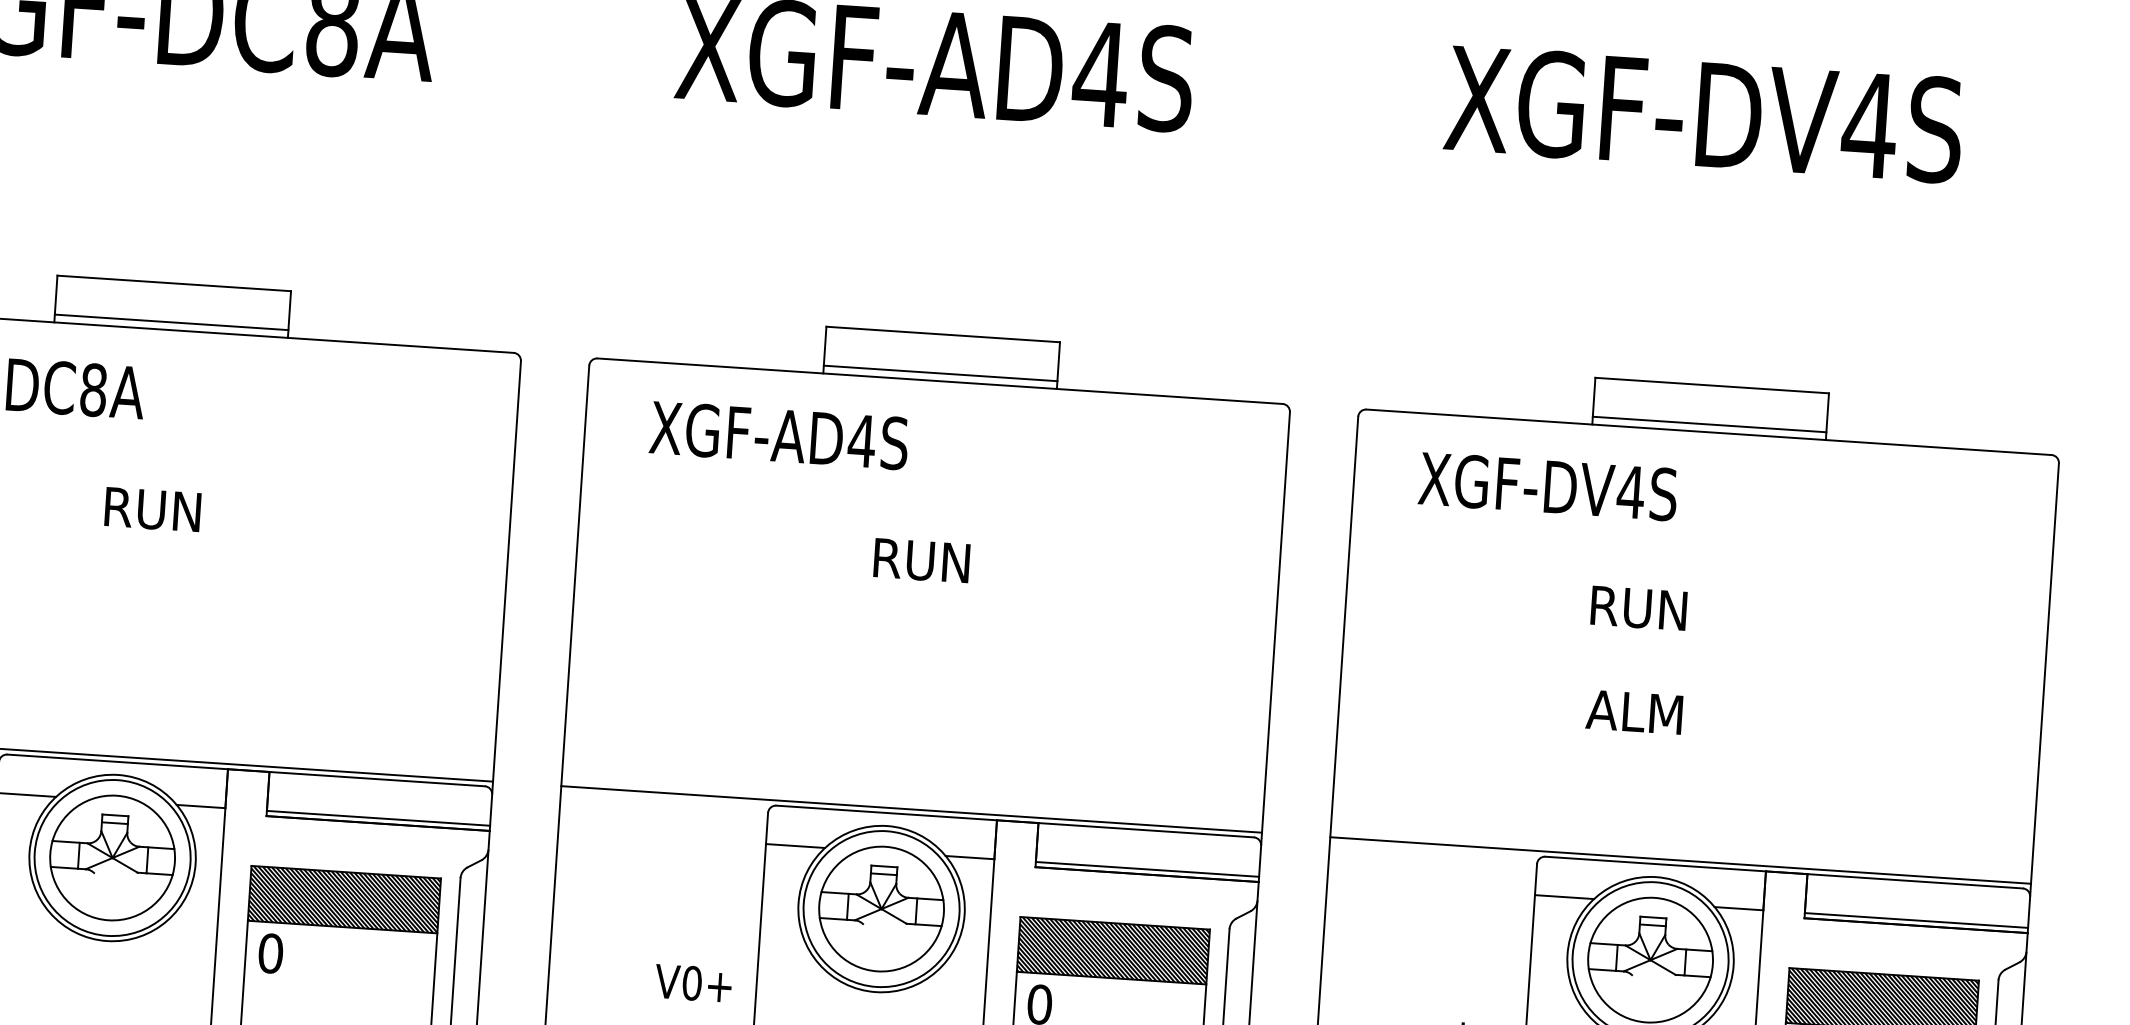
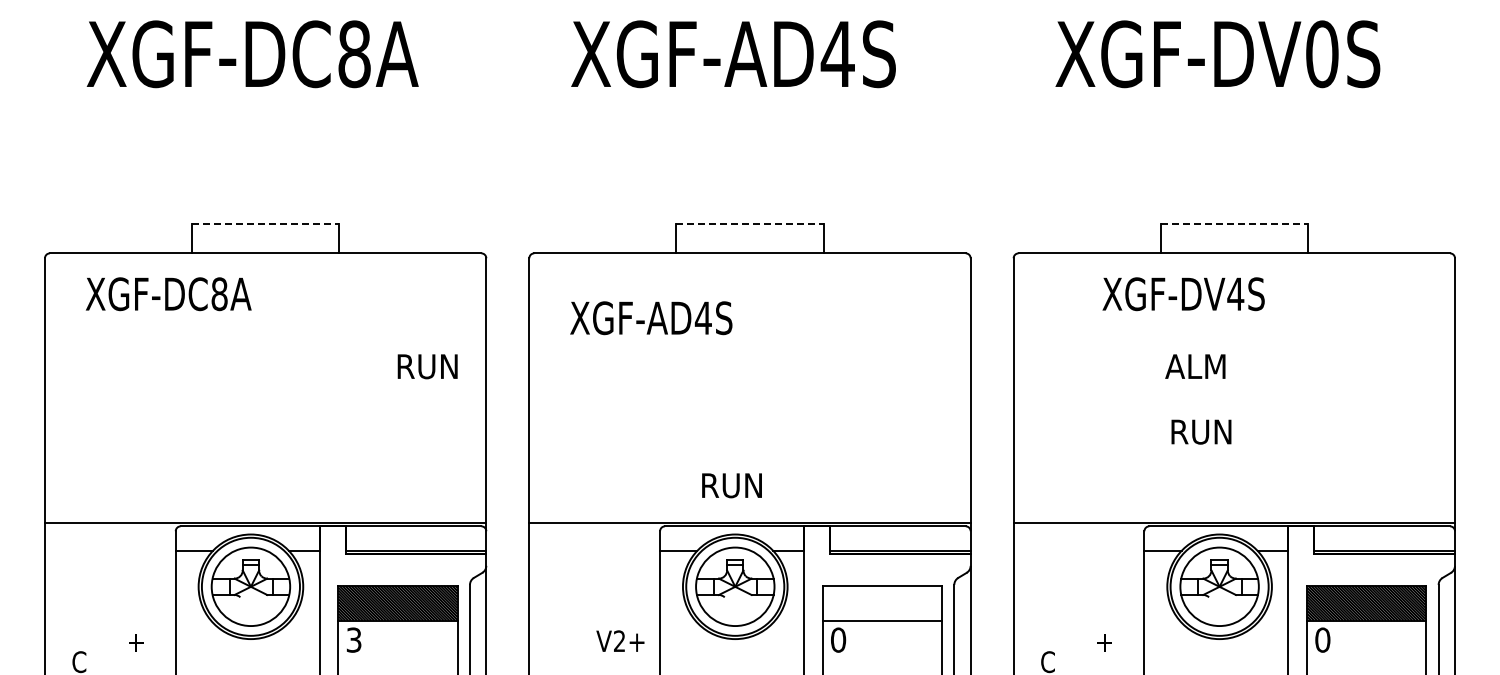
text: (1870, 125) -> (1322, 54), XGF-DV4S -> XGF-DV0S
line: (174, 282) -> (265, 223), solid -> dashed
line: (171, 322) -> (265, 248), removed
line: (942, 333) -> (749, 223), solid -> dashed
line: (939, 373) -> (749, 248), removed
line: (1712, 384) -> (1234, 223), solid -> dashed
line: (1708, 424) -> (1233, 248), removed
text: (779, 436) -> (651, 318), moved
text: (1547, 487) -> (1183, 294), moved
text: (152, 509) -> (427, 366), moved
text: (921, 560) -> (731, 485), moved
text: (1637, 607) -> (1196, 366), RUN -> ALM
text: (1636, 711) -> (1200, 431), ALM -> RUN
hatch: (1113, 951) -> (882, 603), removed
text: (269, 952) -> (353, 639), 0 -> 3
text: (691, 983) -> (619, 641), V0+ -> V2+

